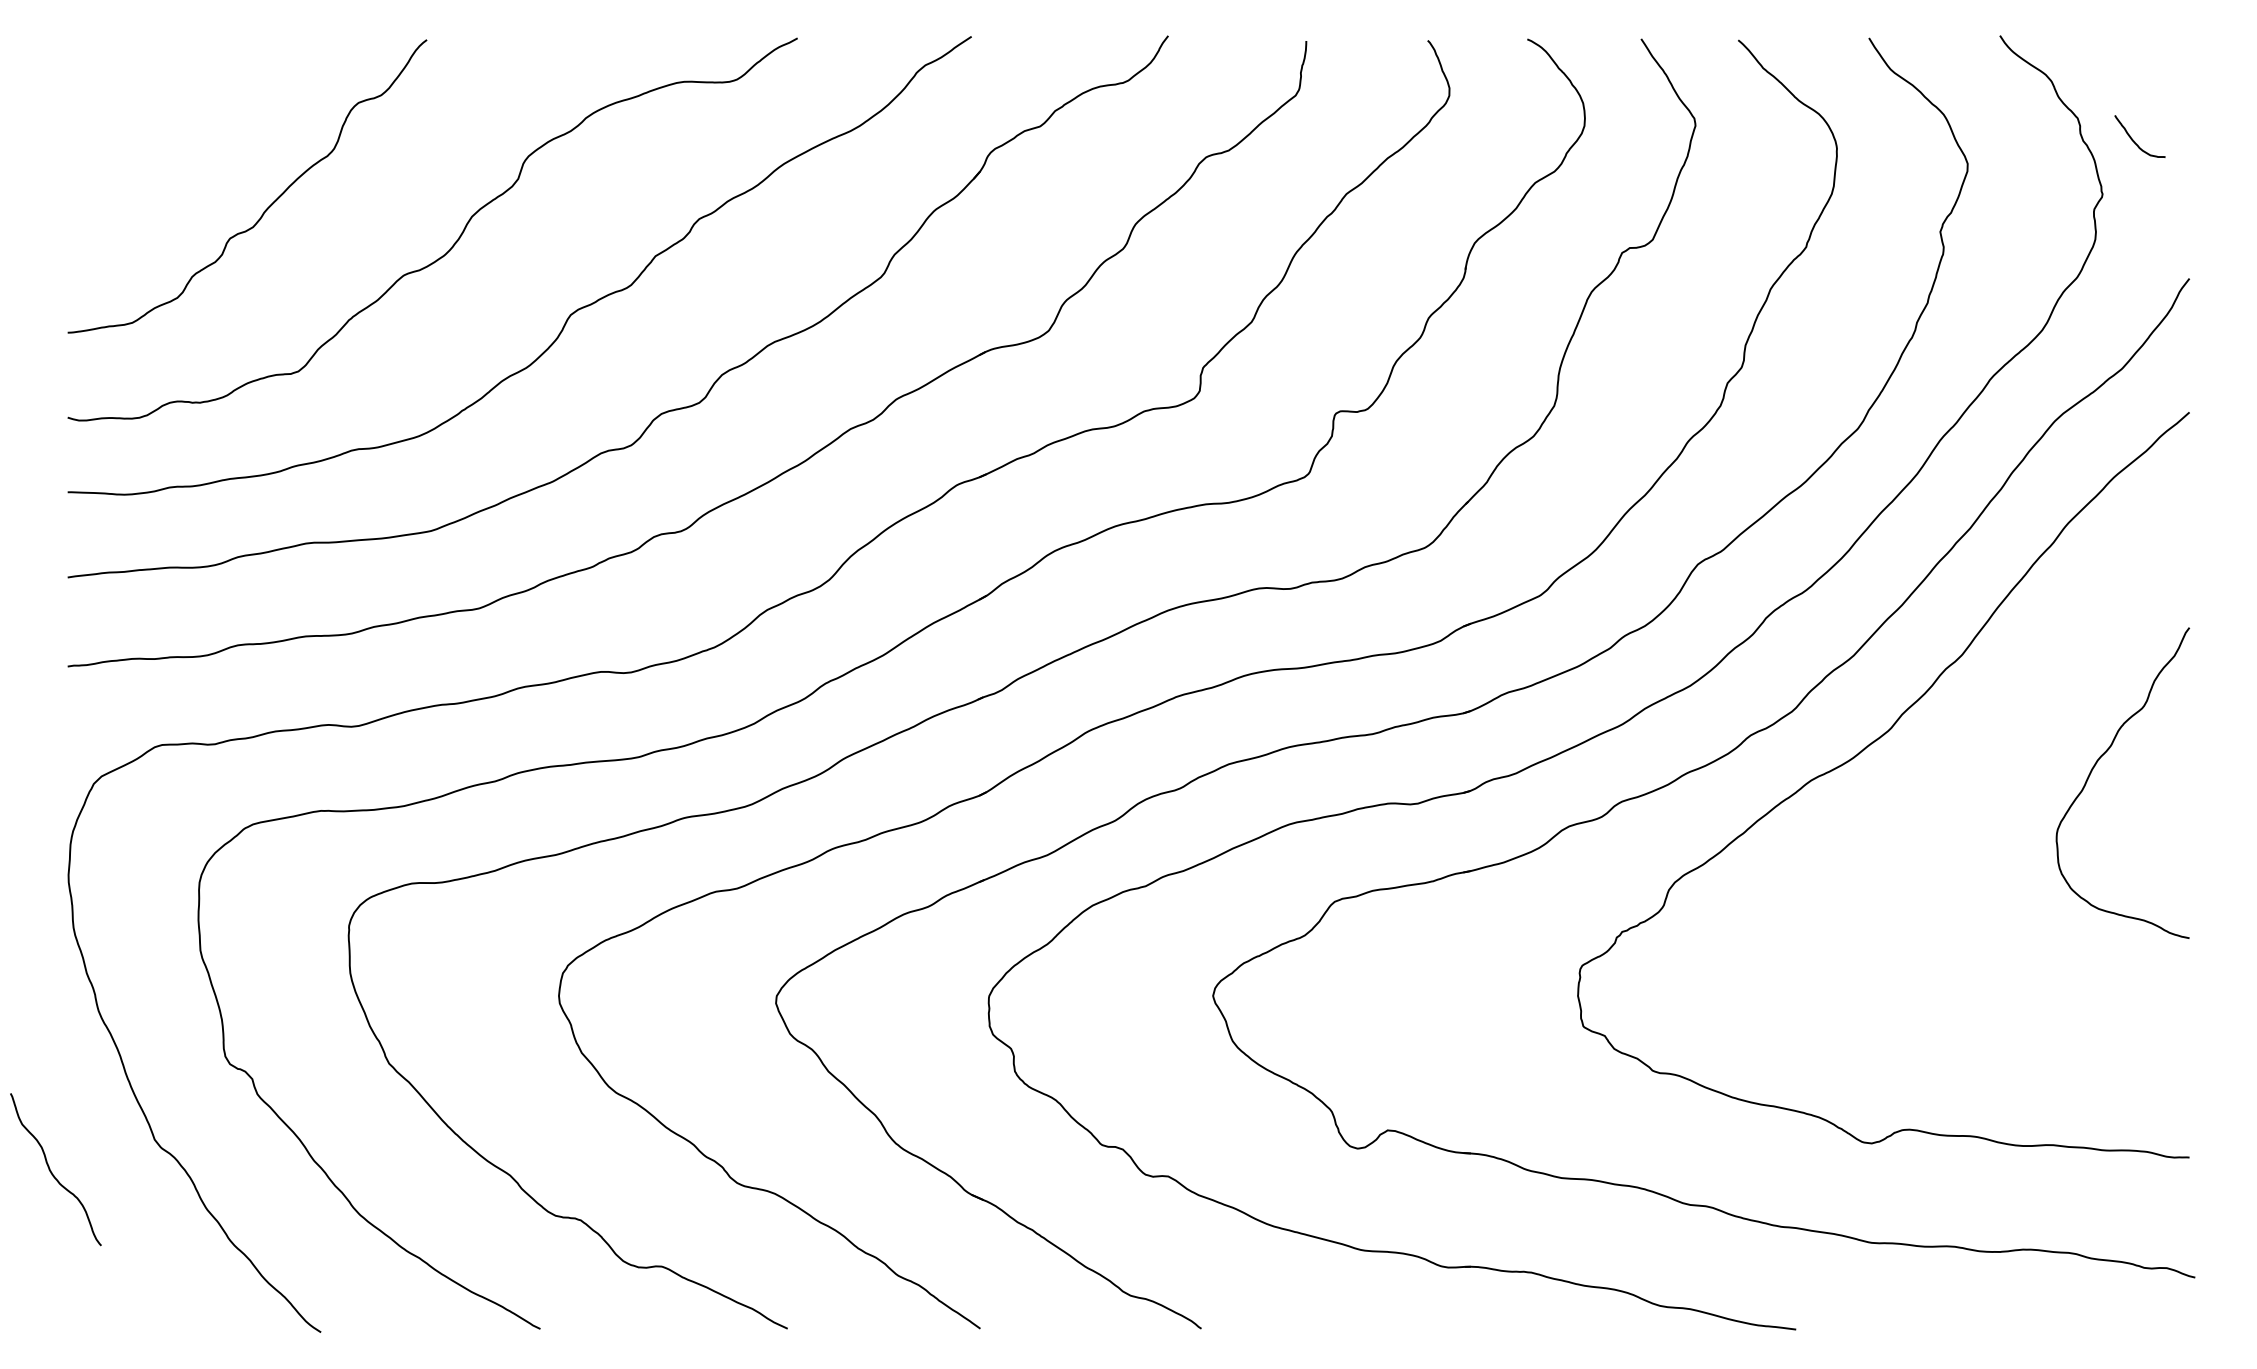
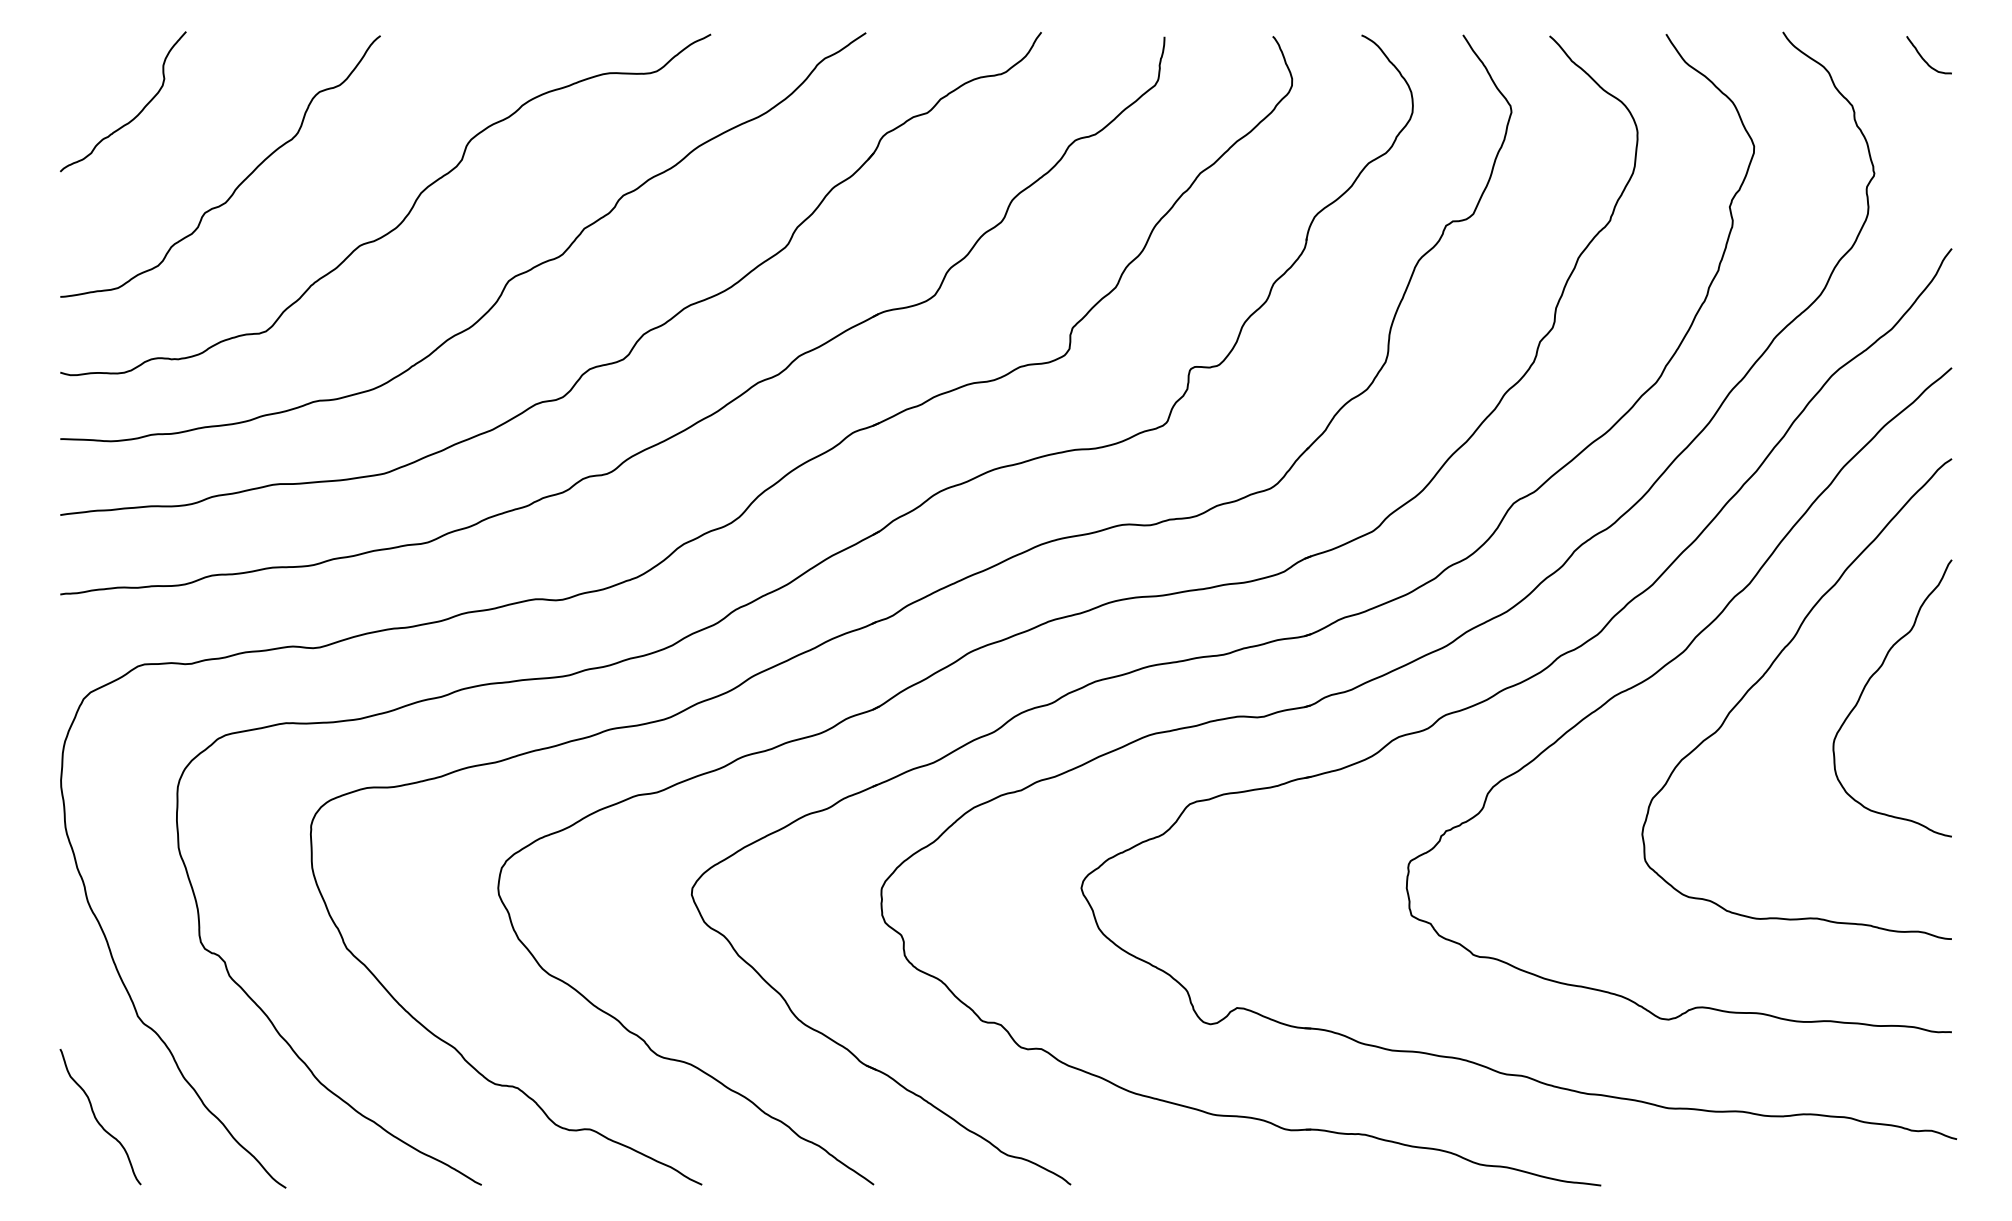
curve: (153, 128) -> (136, 114), added
curve: (2134, 140) -> (1924, 58), moved
curve: (1979, 757) -> (1764, 675), added
curve: (51, 1170) -> (96, 1117), moved

